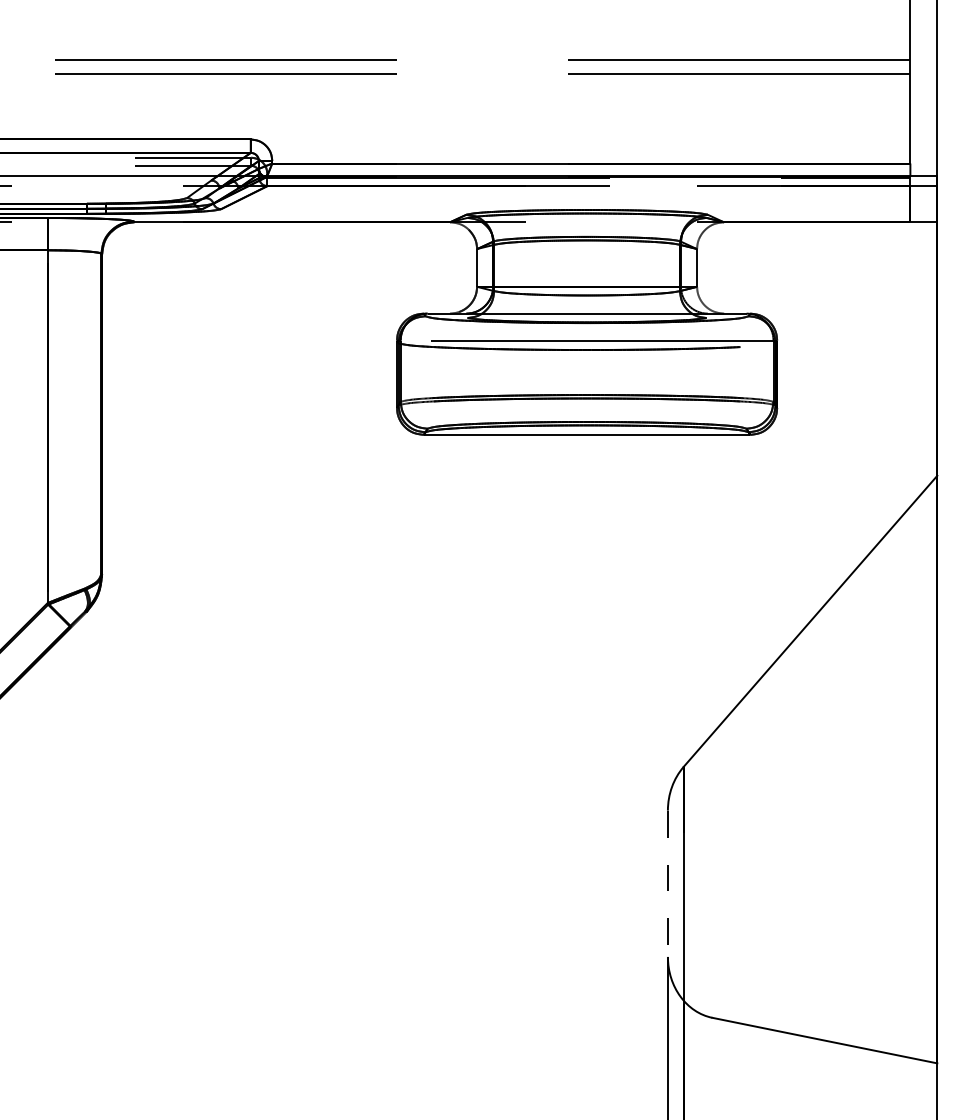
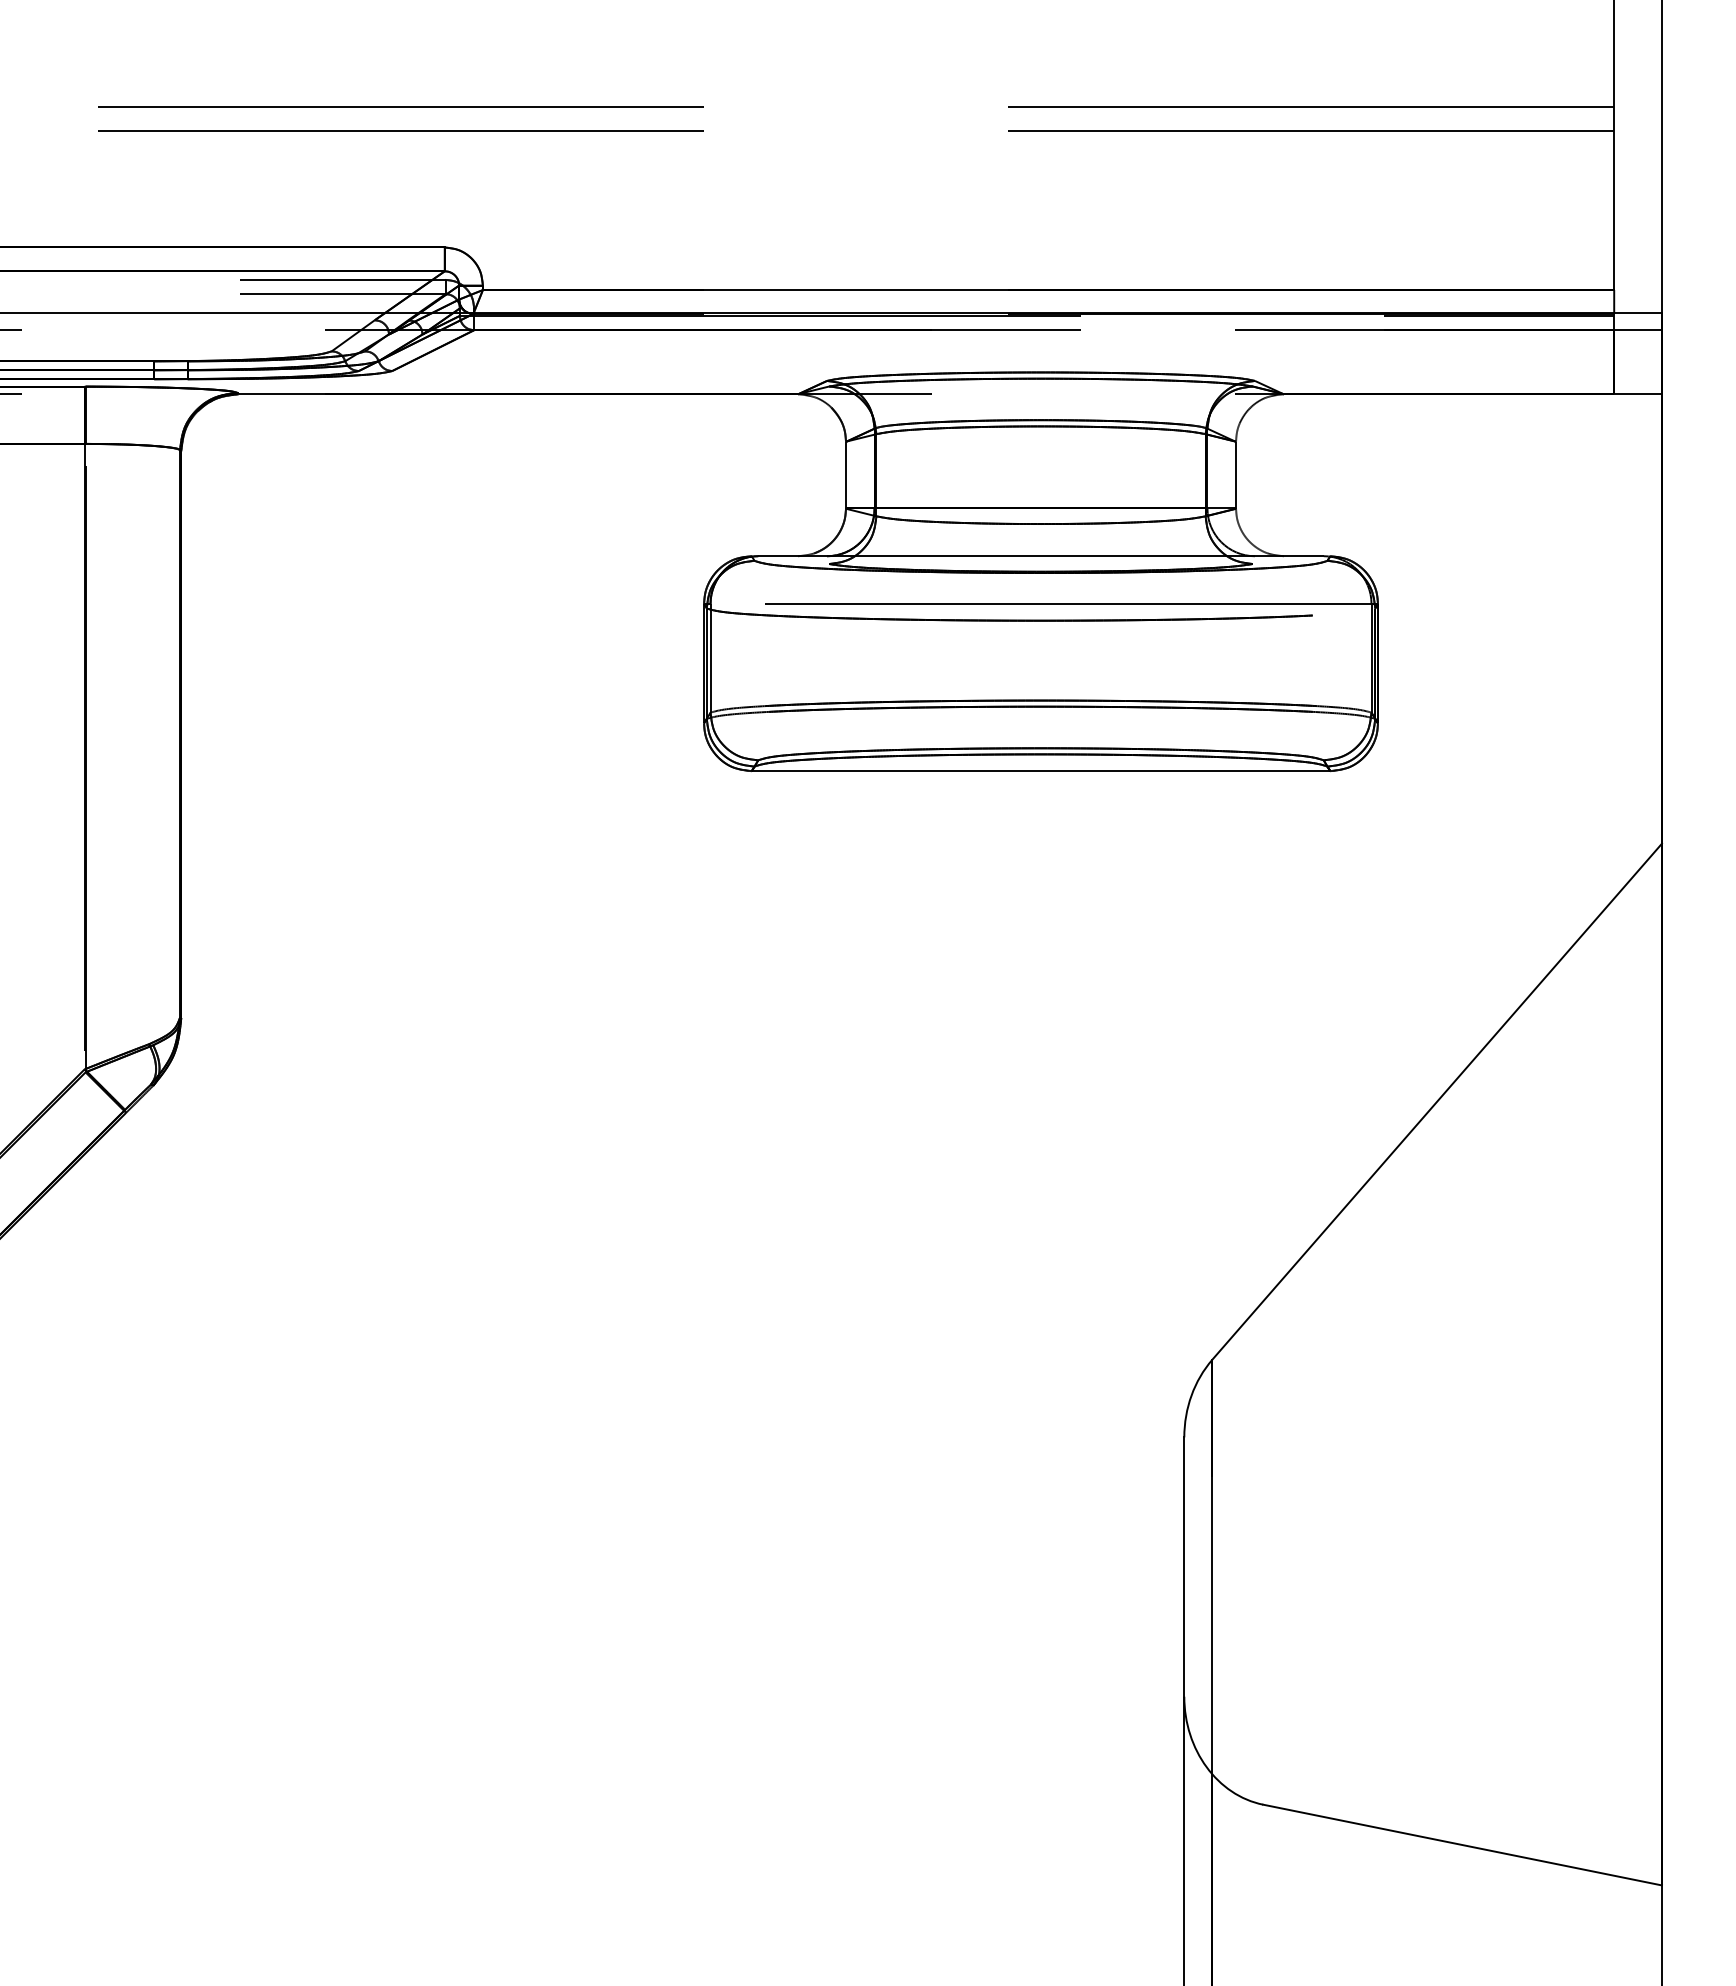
line: (667, 884) -> (1183, 1568), dashed -> solid

